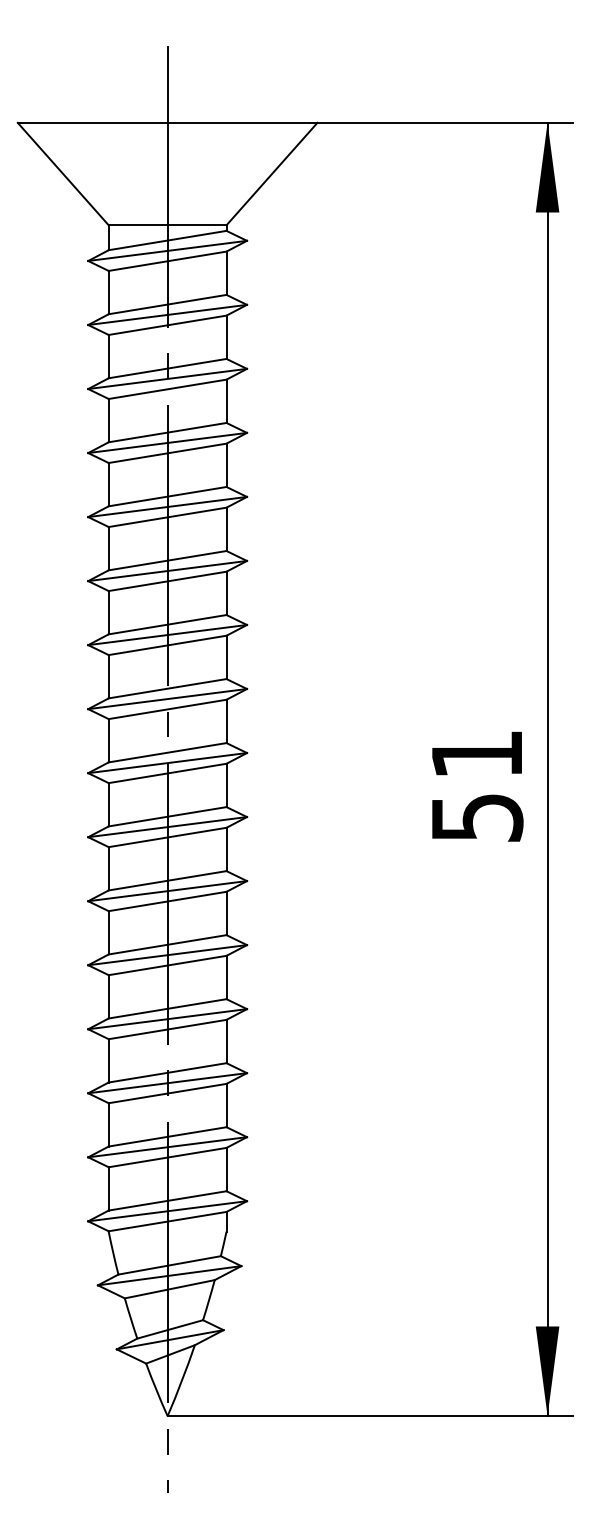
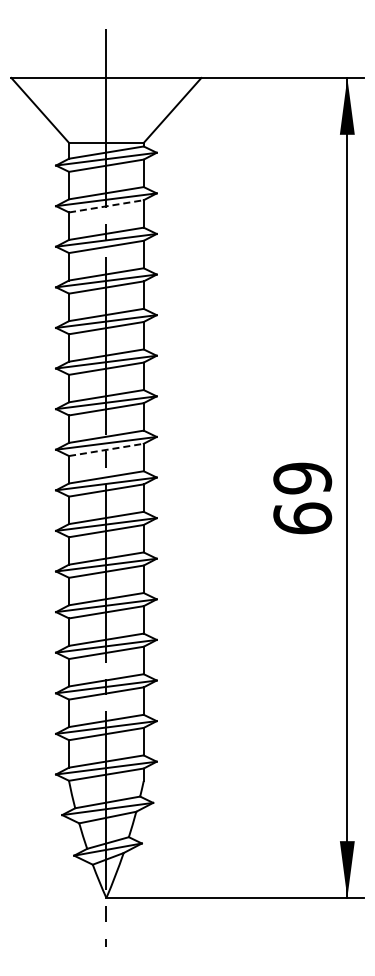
line: (167, 325) -> (106, 206), solid -> dashed
line: (167, 708) -> (106, 449), solid -> dashed
text: (476, 786) -> (302, 498), 51 -> 69

